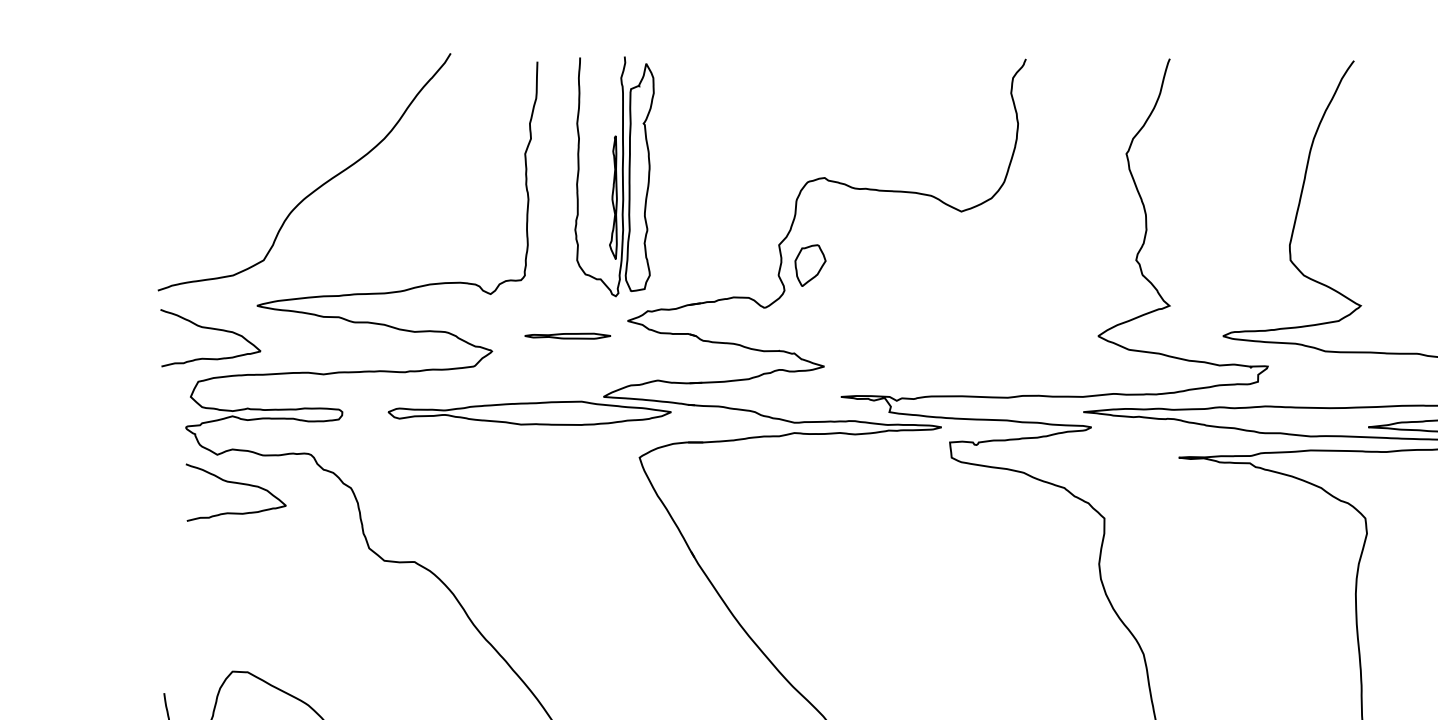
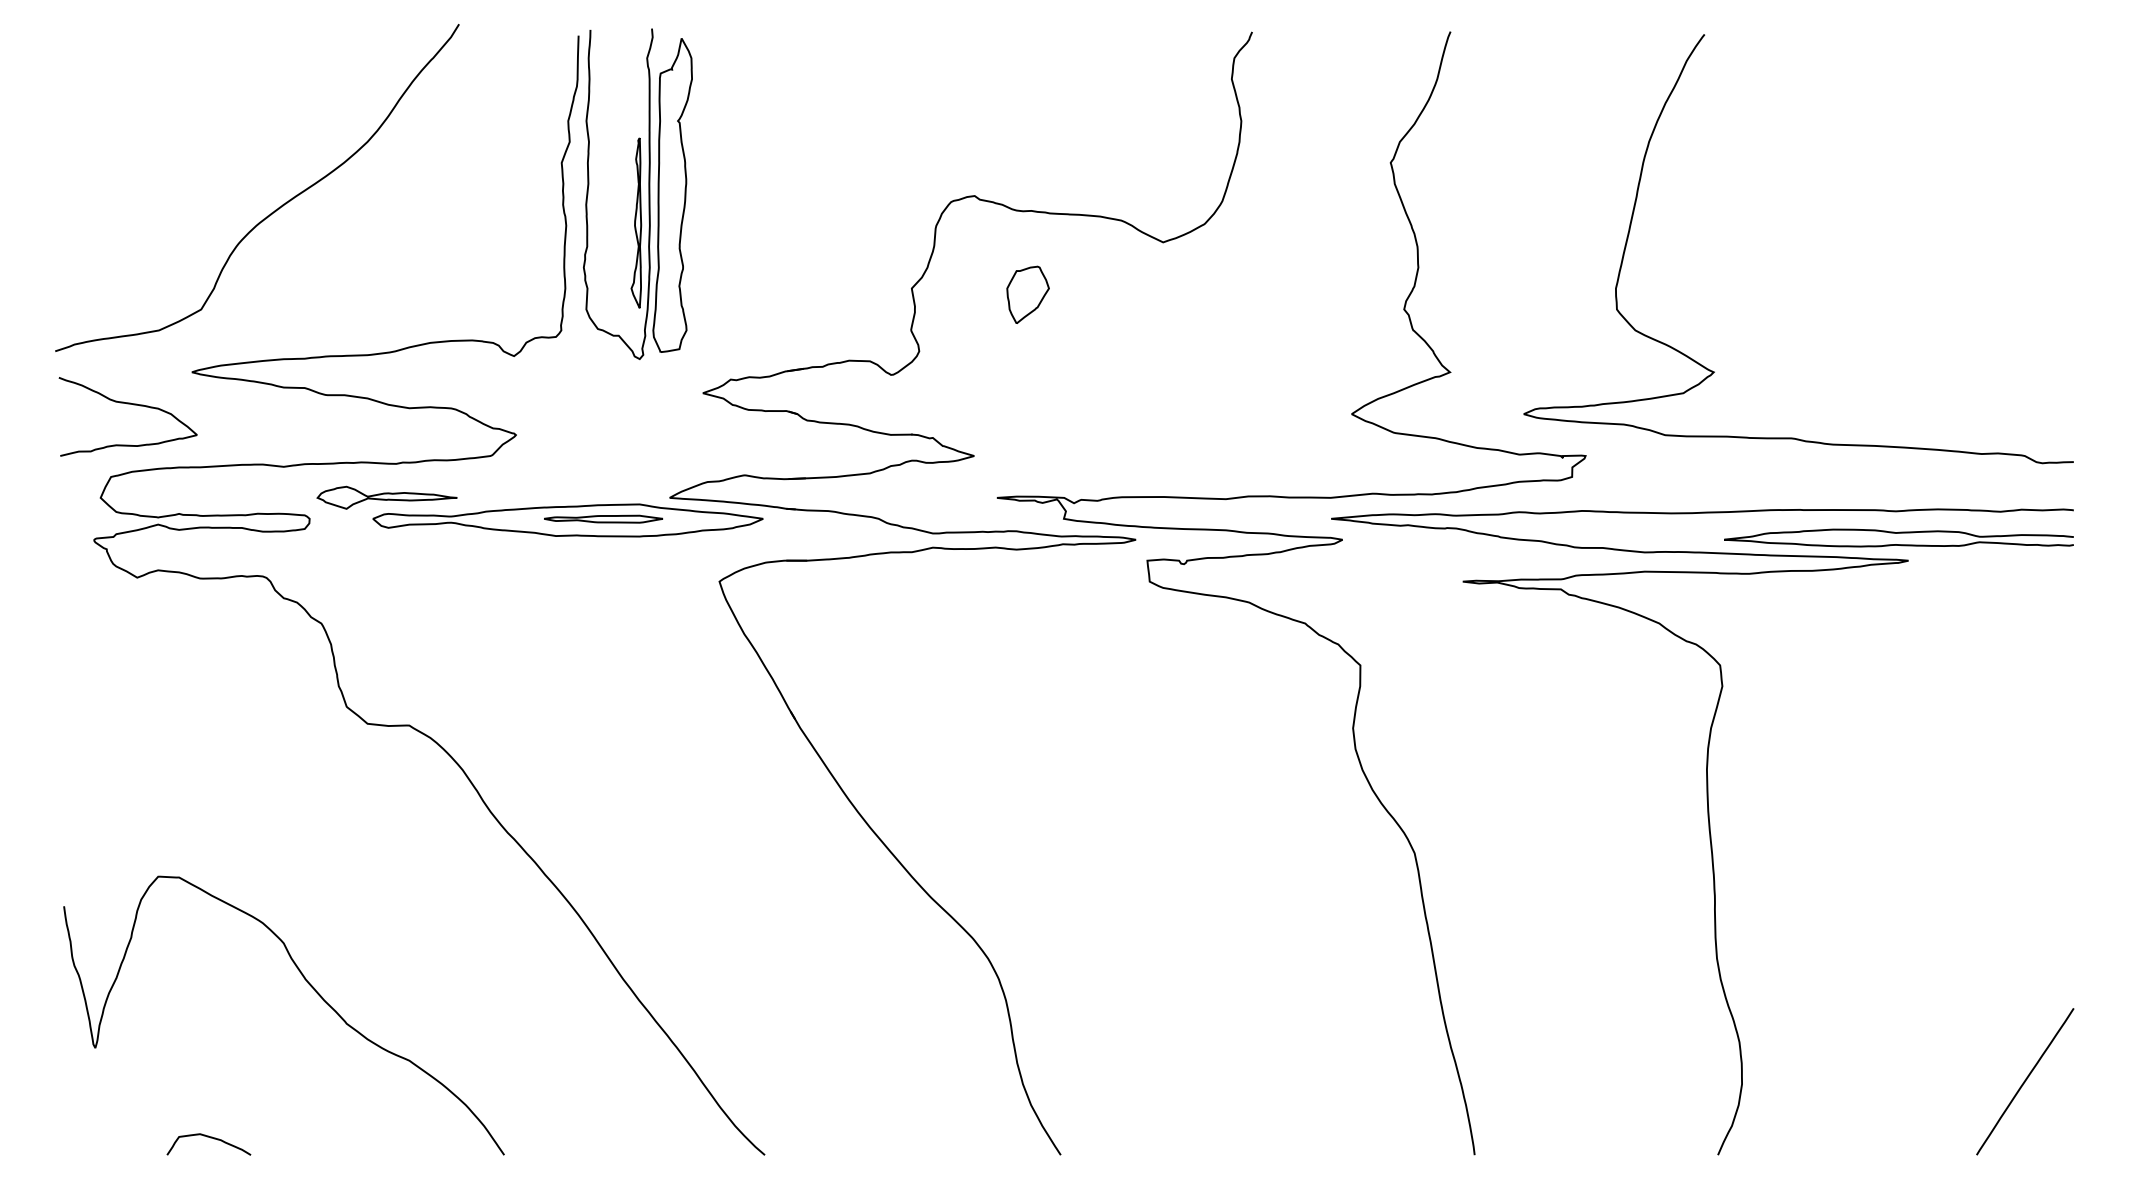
part: (614, 176) -> (637, 193), moved
part: (810, 265) -> (1027, 294), moved
part: (567, 335) -> (603, 518), moved
part: (398, 396) -> (386, 497), added
curve: (235, 483) -> (162, 617), removed

